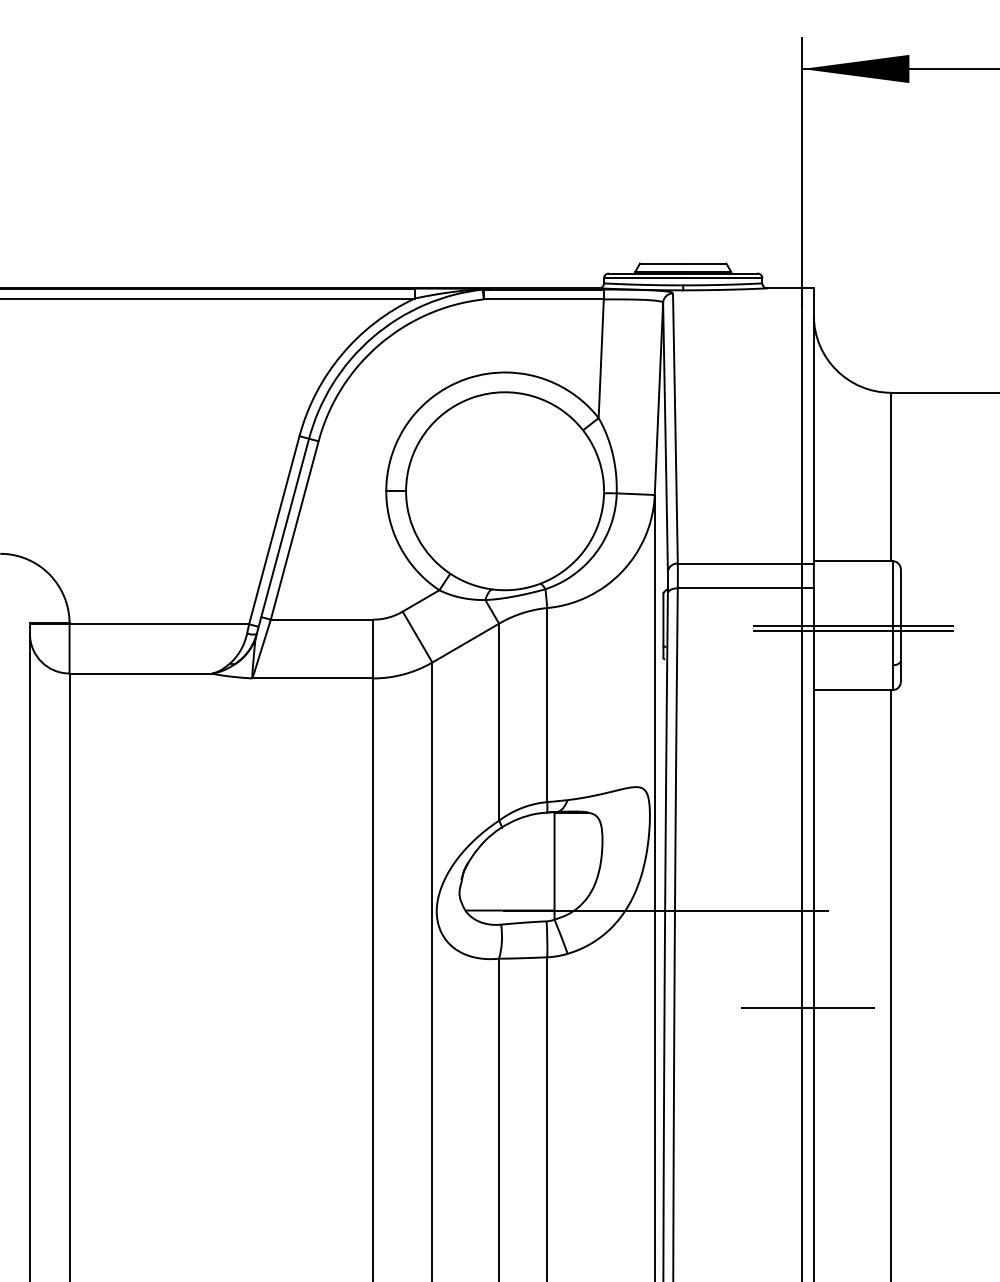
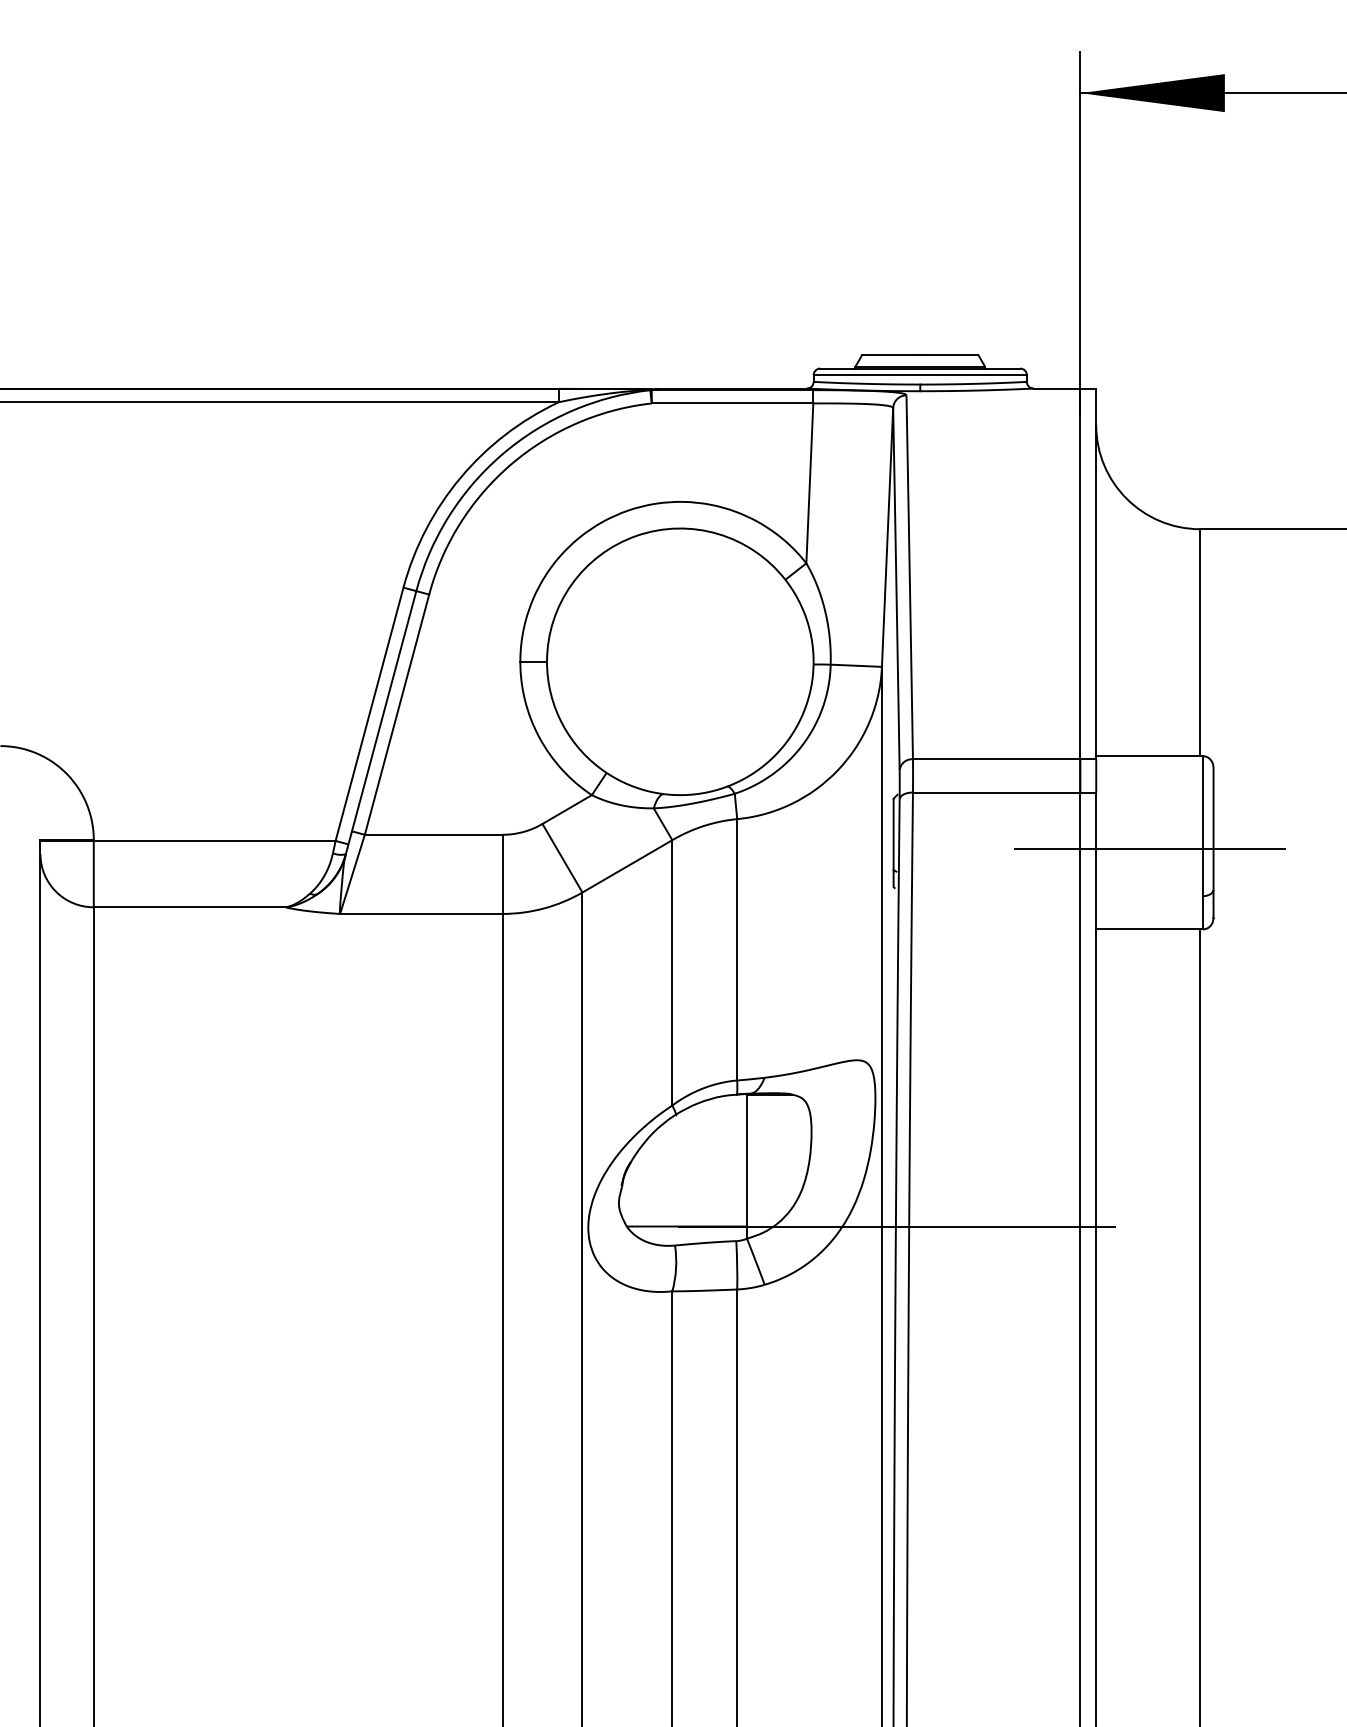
line: (853, 625) -> (1149, 842), removed
line: (807, 1007) -> (1087, 1357), removed

